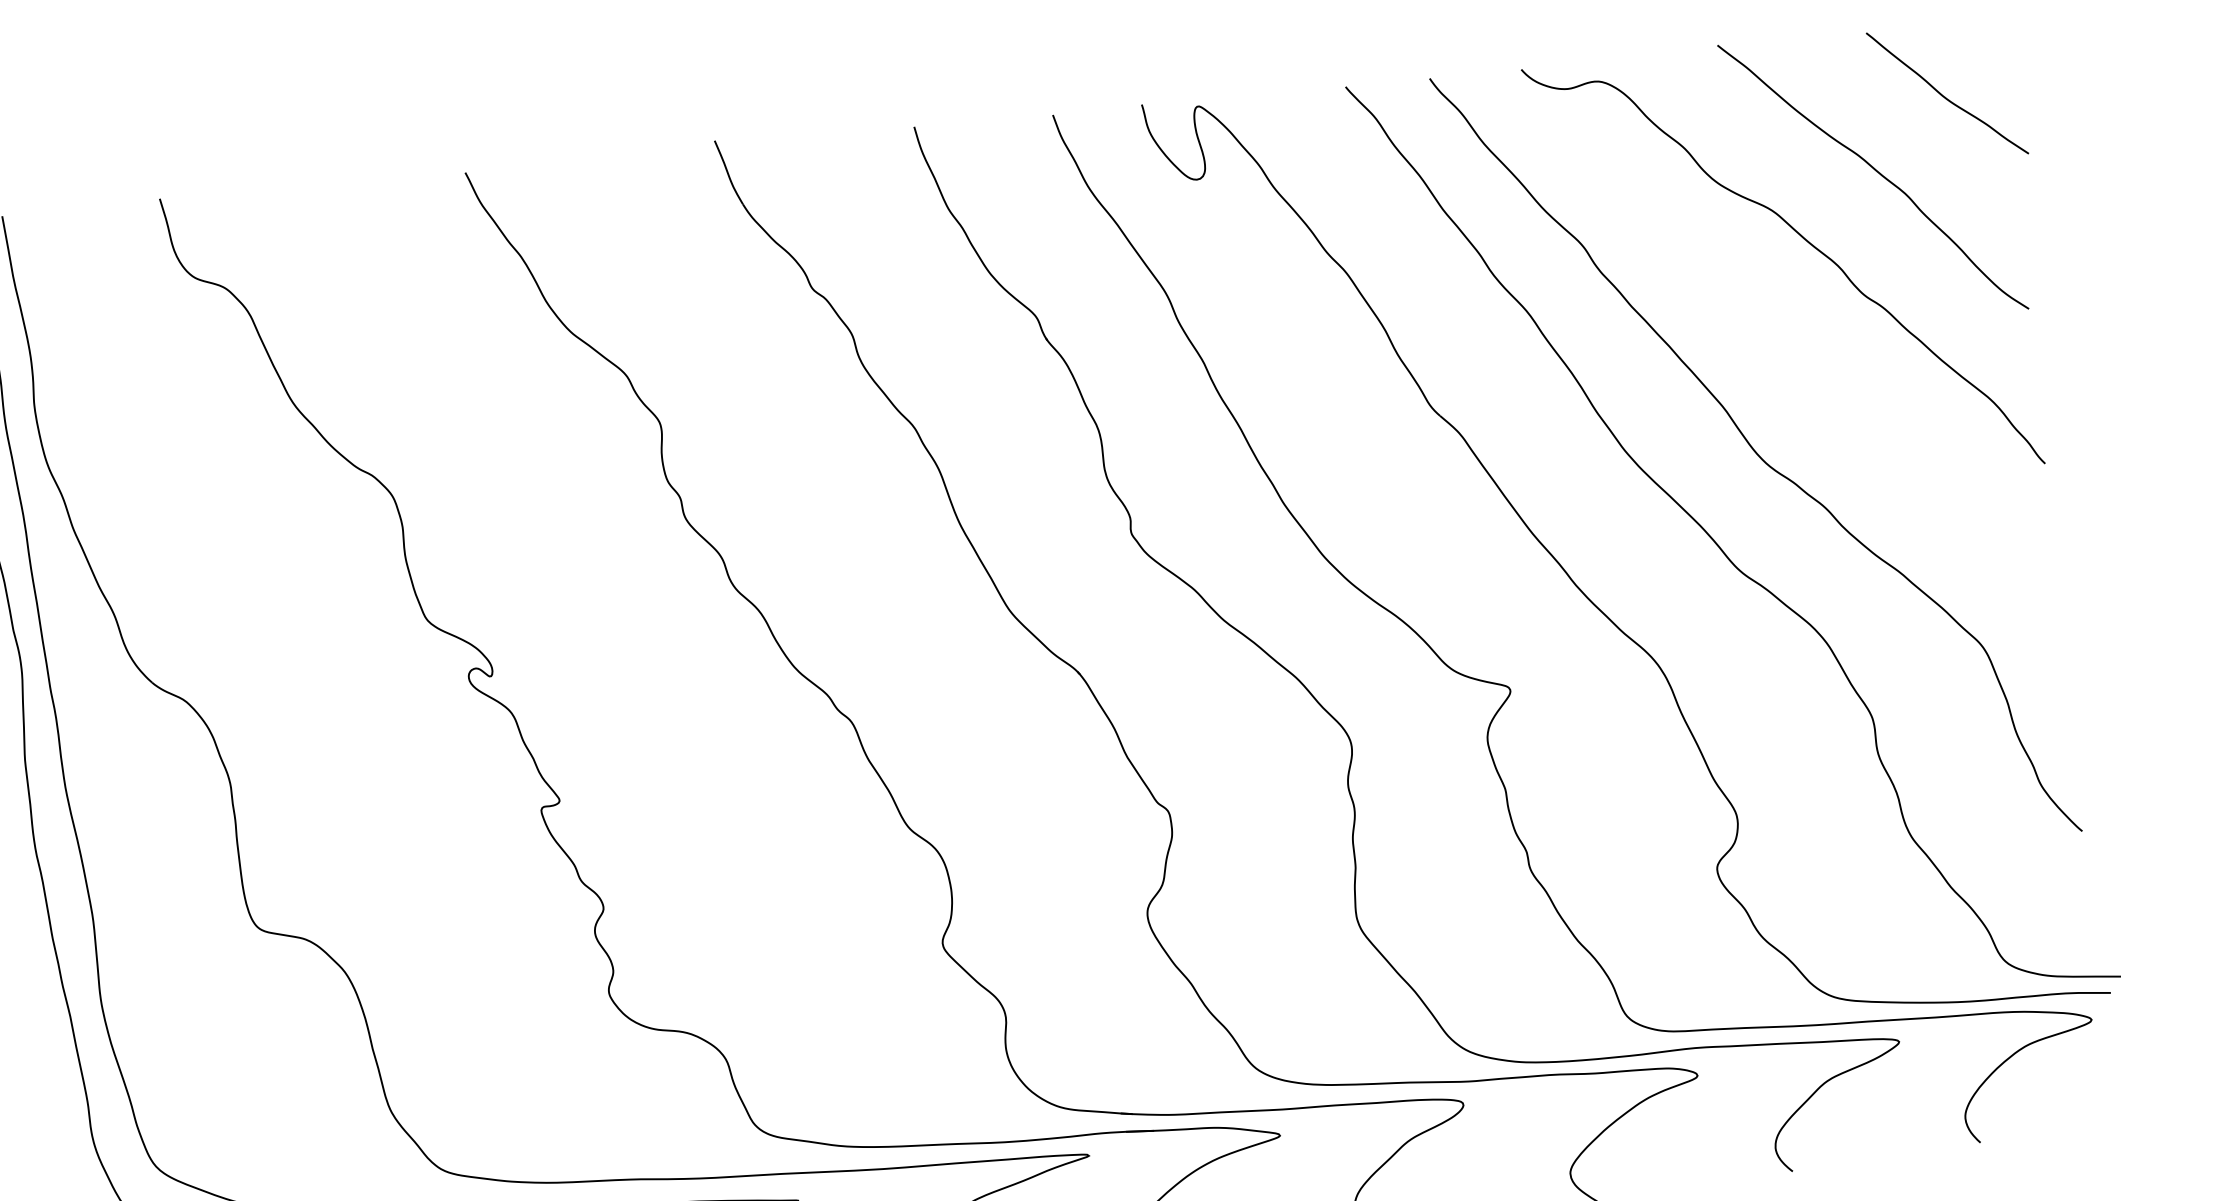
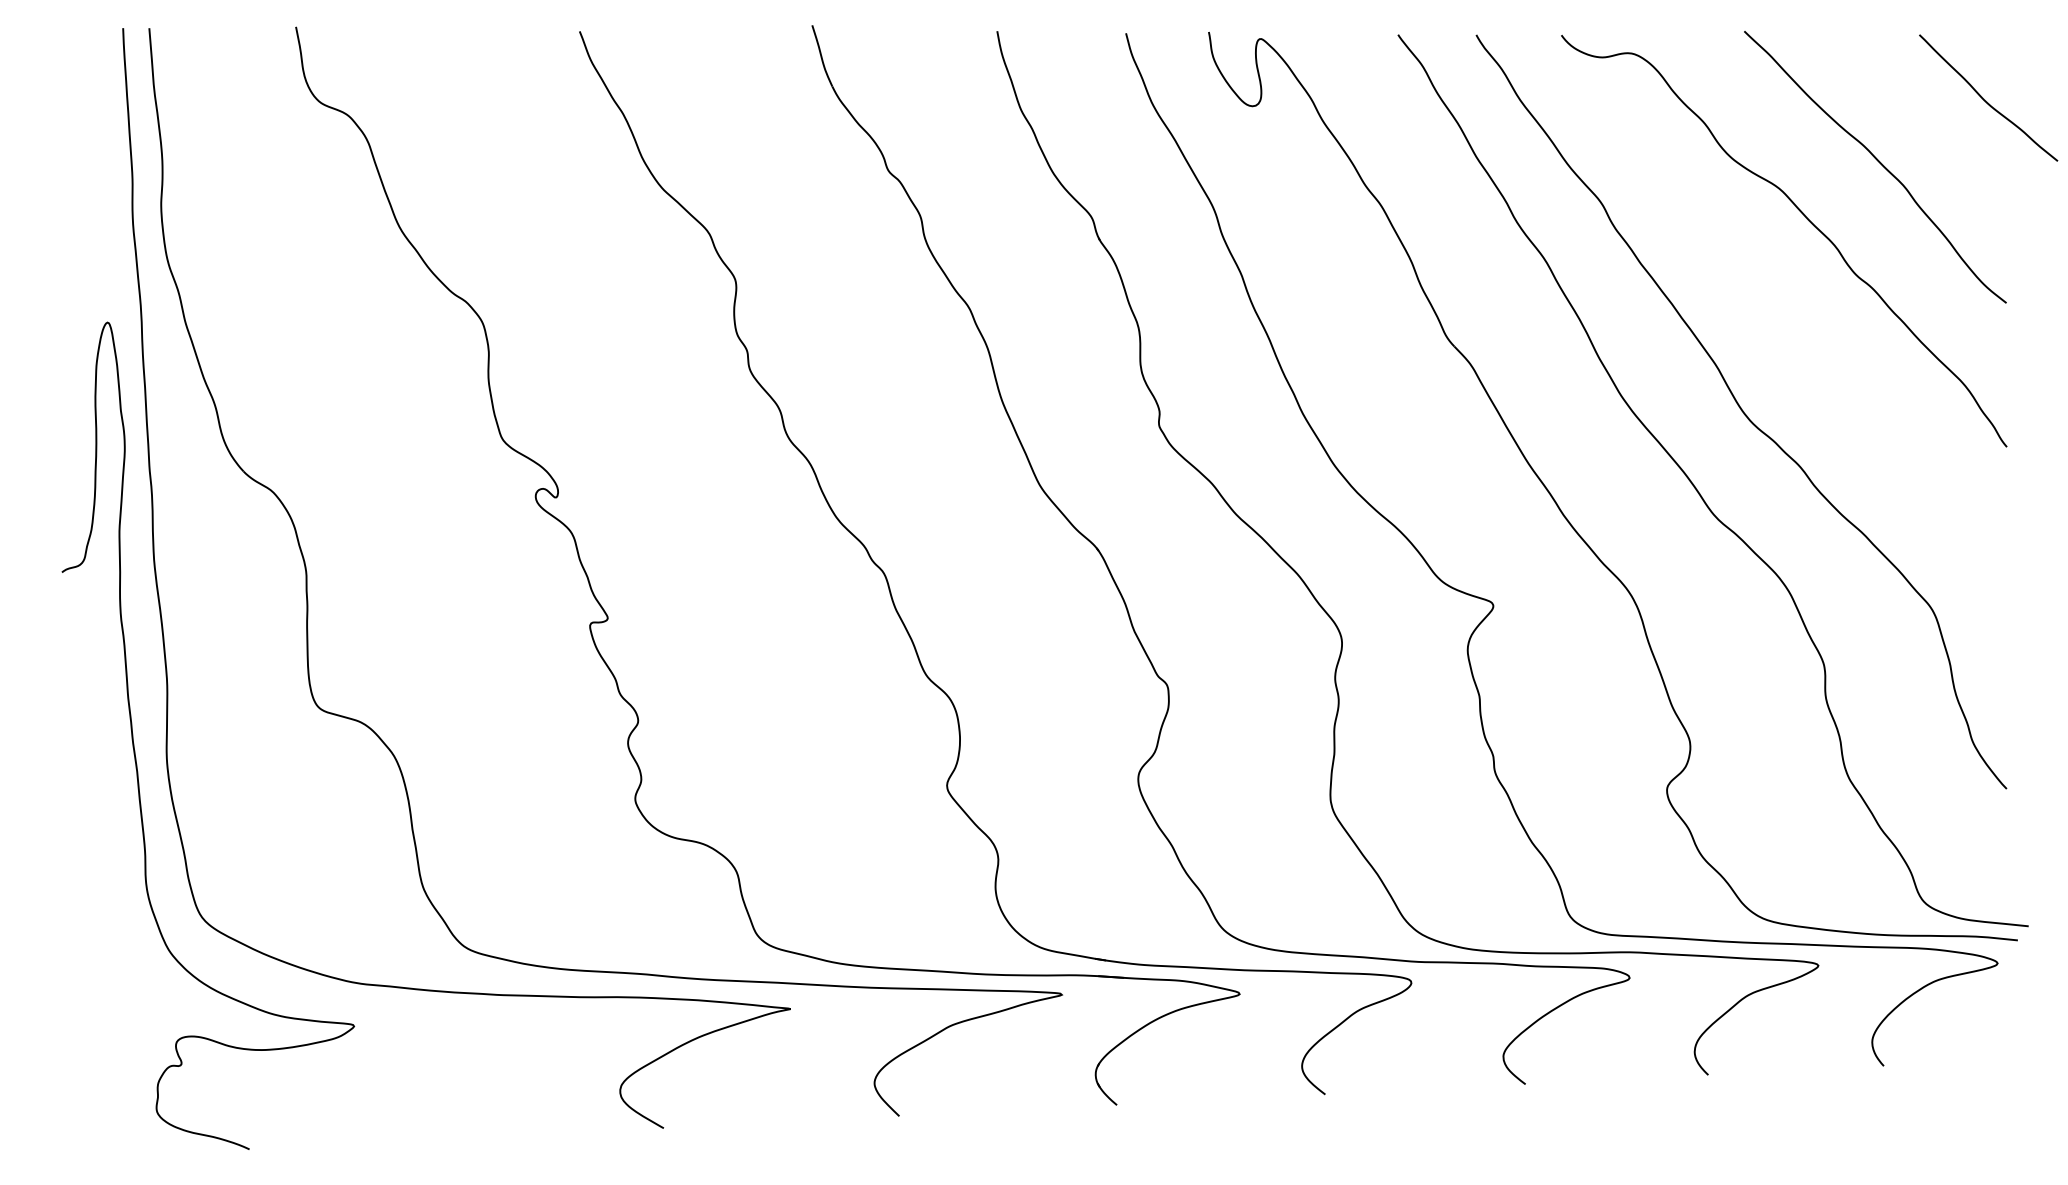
curve: (1945, 96) -> (1986, 100), moved

